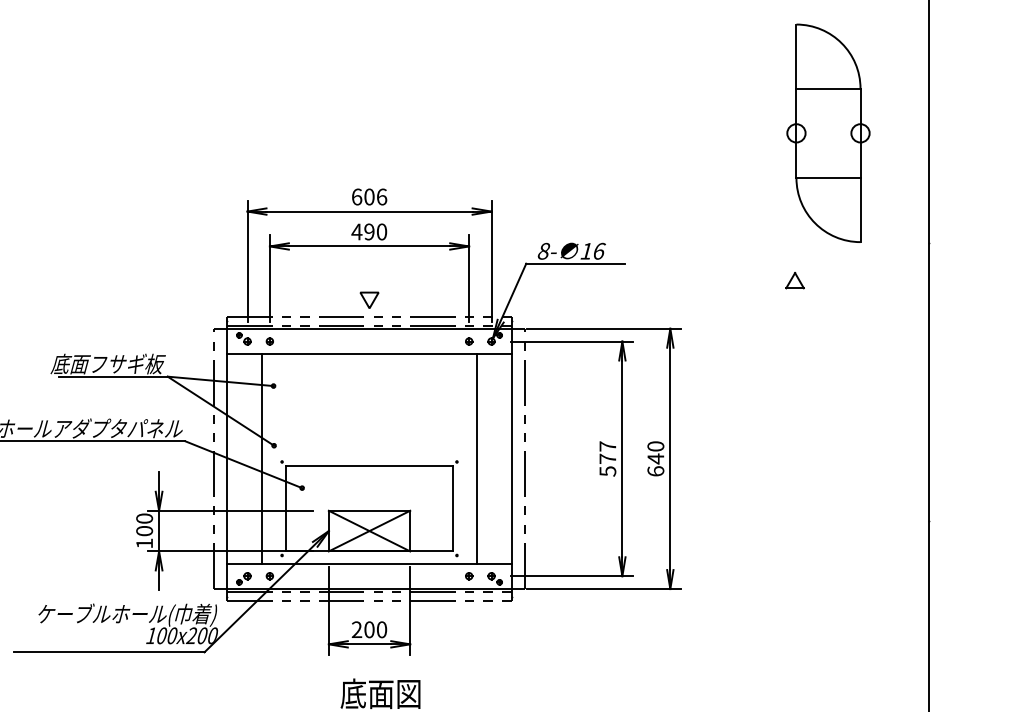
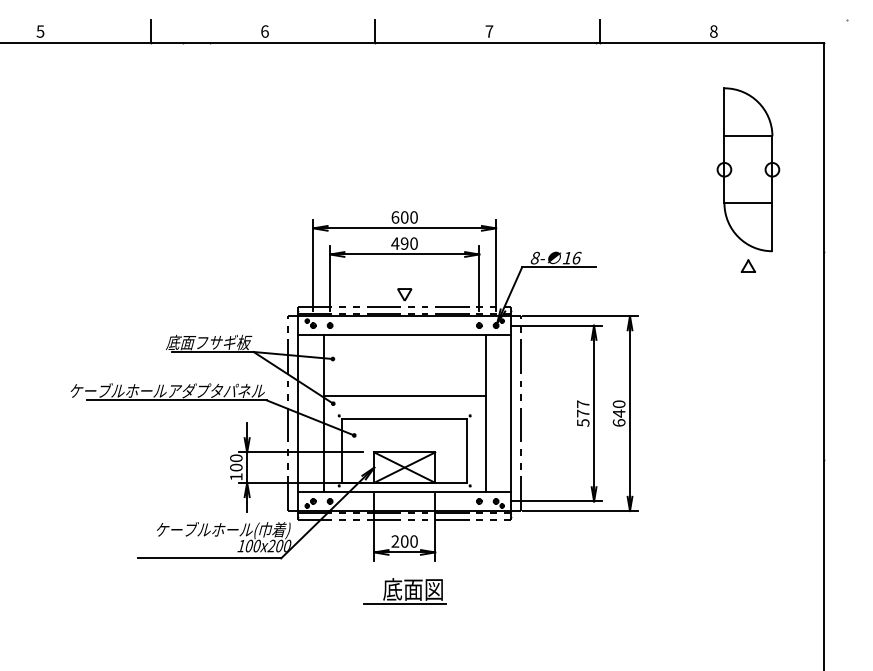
text: (381, 197) -> (413, 217), 606 -> 600
part: (793, 279) -> (747, 265), moved
line: (369, 436) -> (404, 396), added

